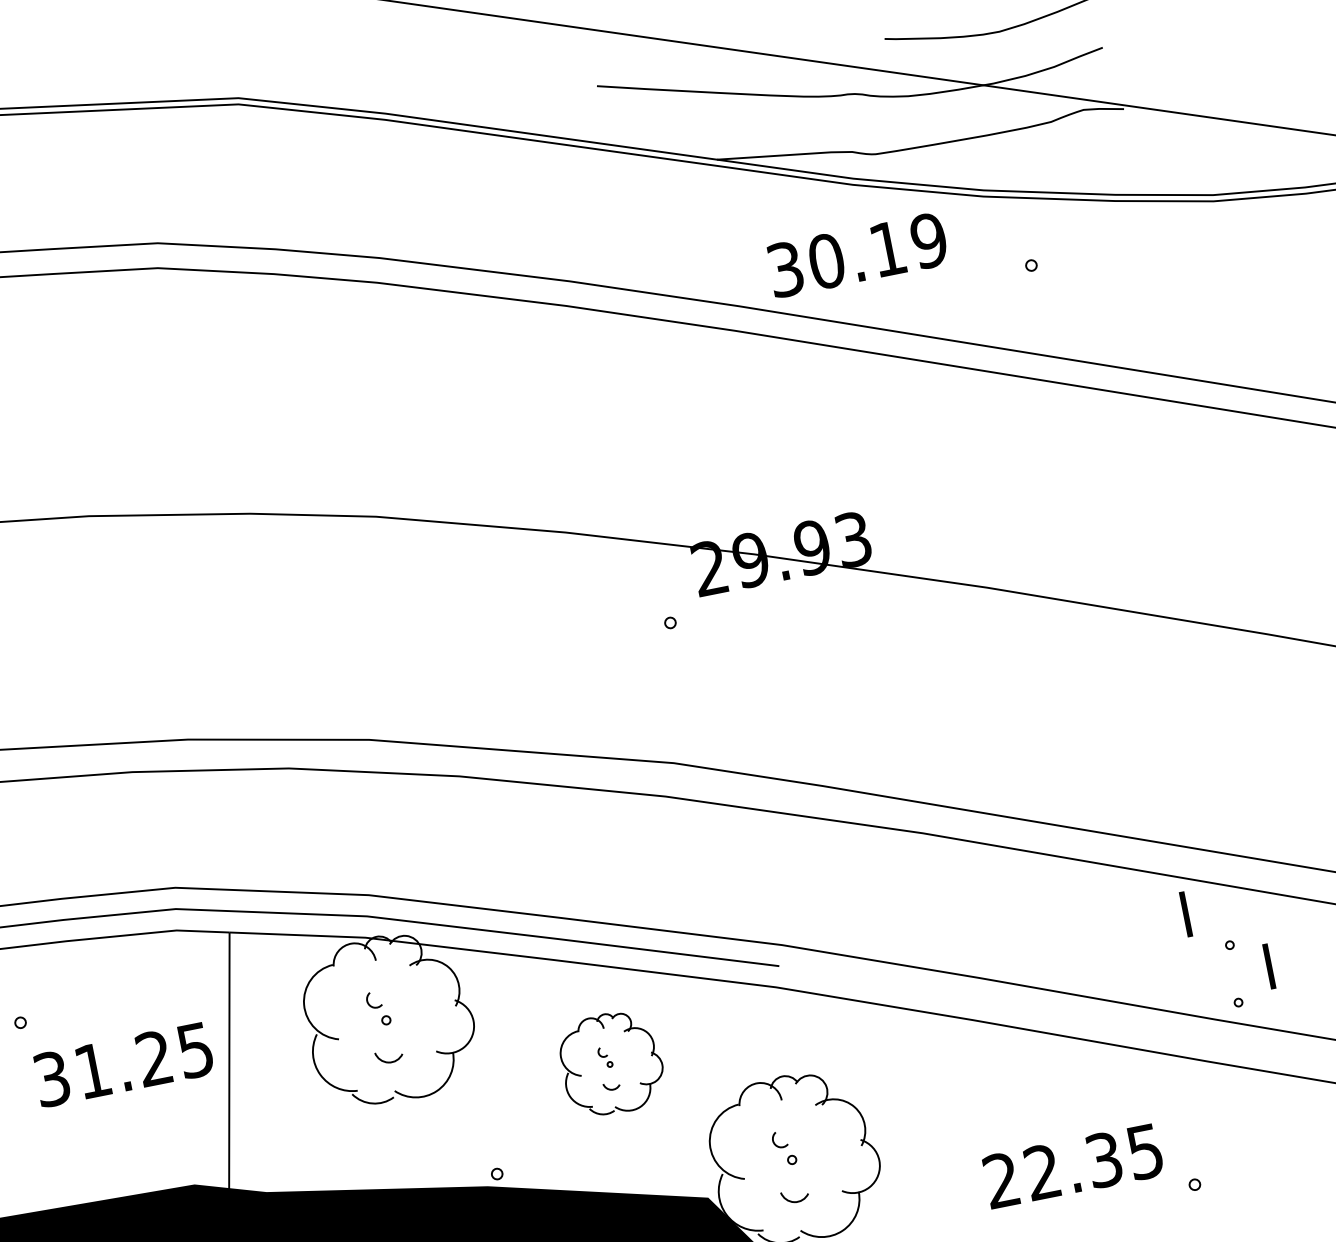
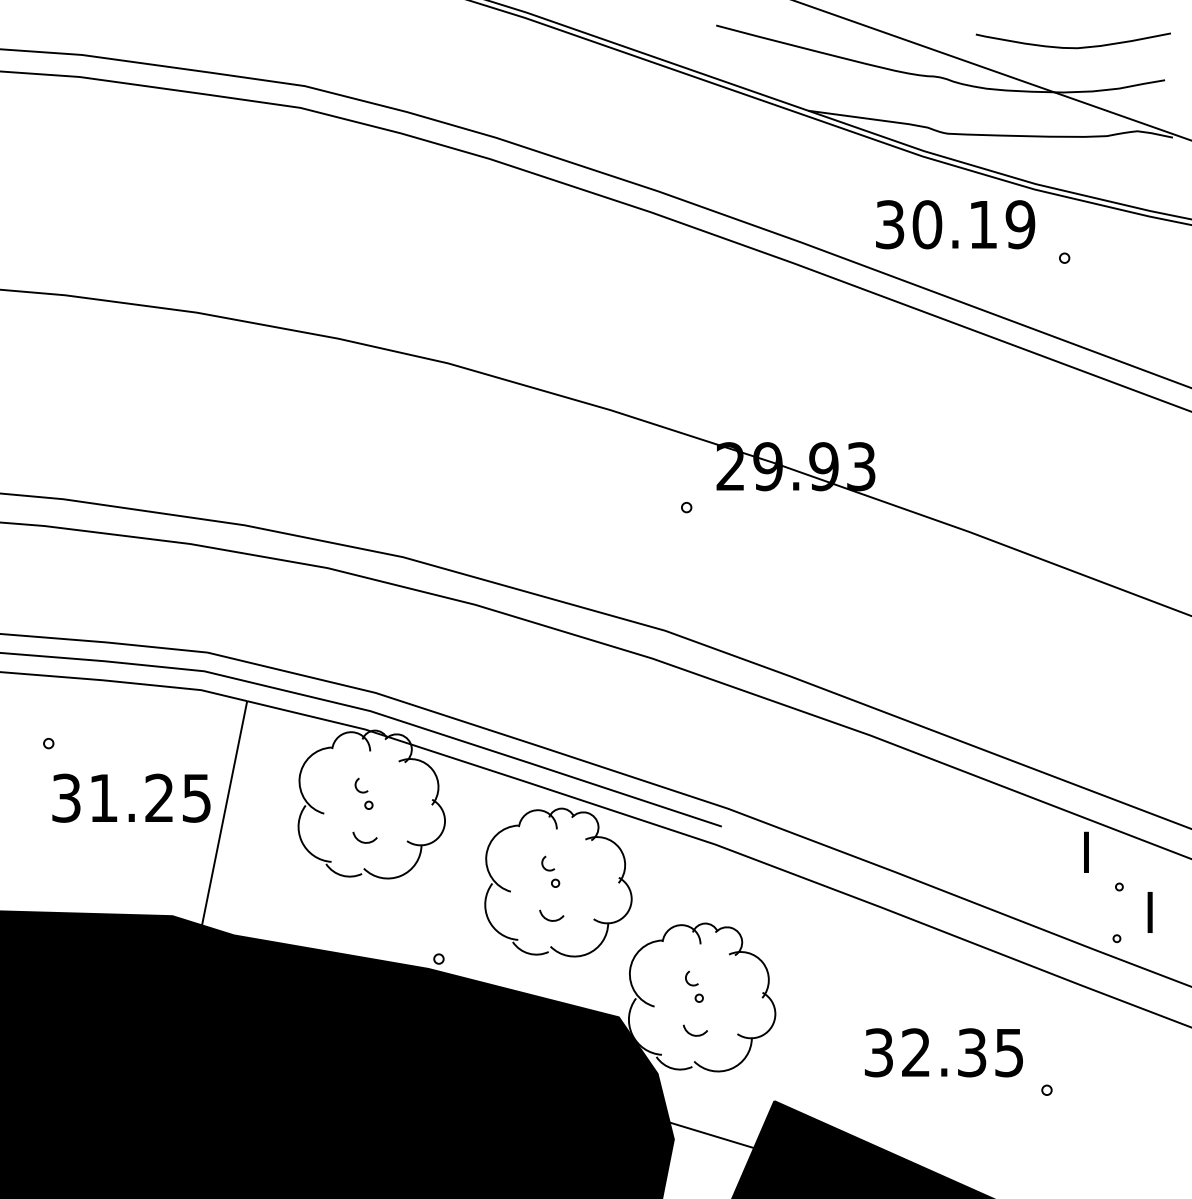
text: (857, 254) -> (955, 224), moved
part: (611, 1063) -> (558, 882), size x1.67
text: (1001, 1180) -> (878, 1052), 22.35 -> 32.35

